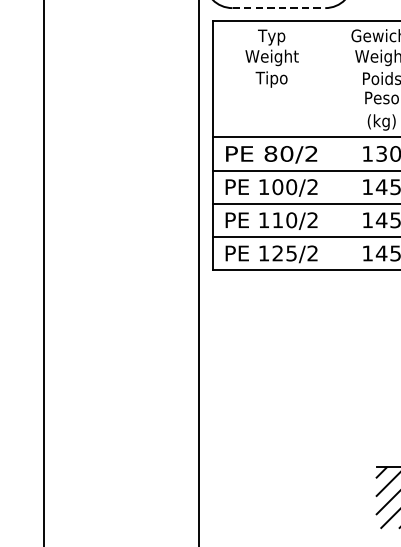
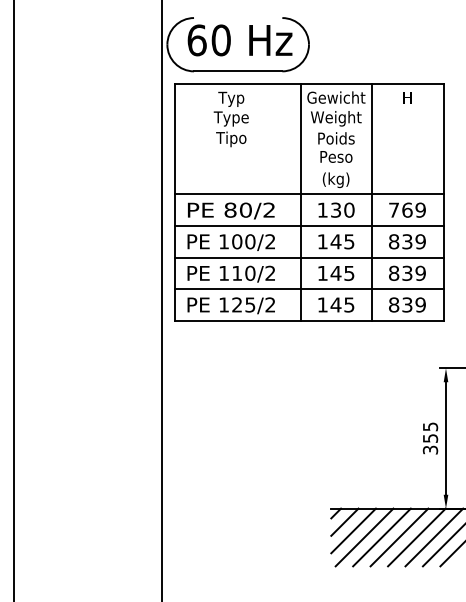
line: (279, 8) -> (238, 71), dashed -> solid
text: (271, 57) -> (231, 118), Weight -> Type
line: (344, 144) -> (300, 201), added

